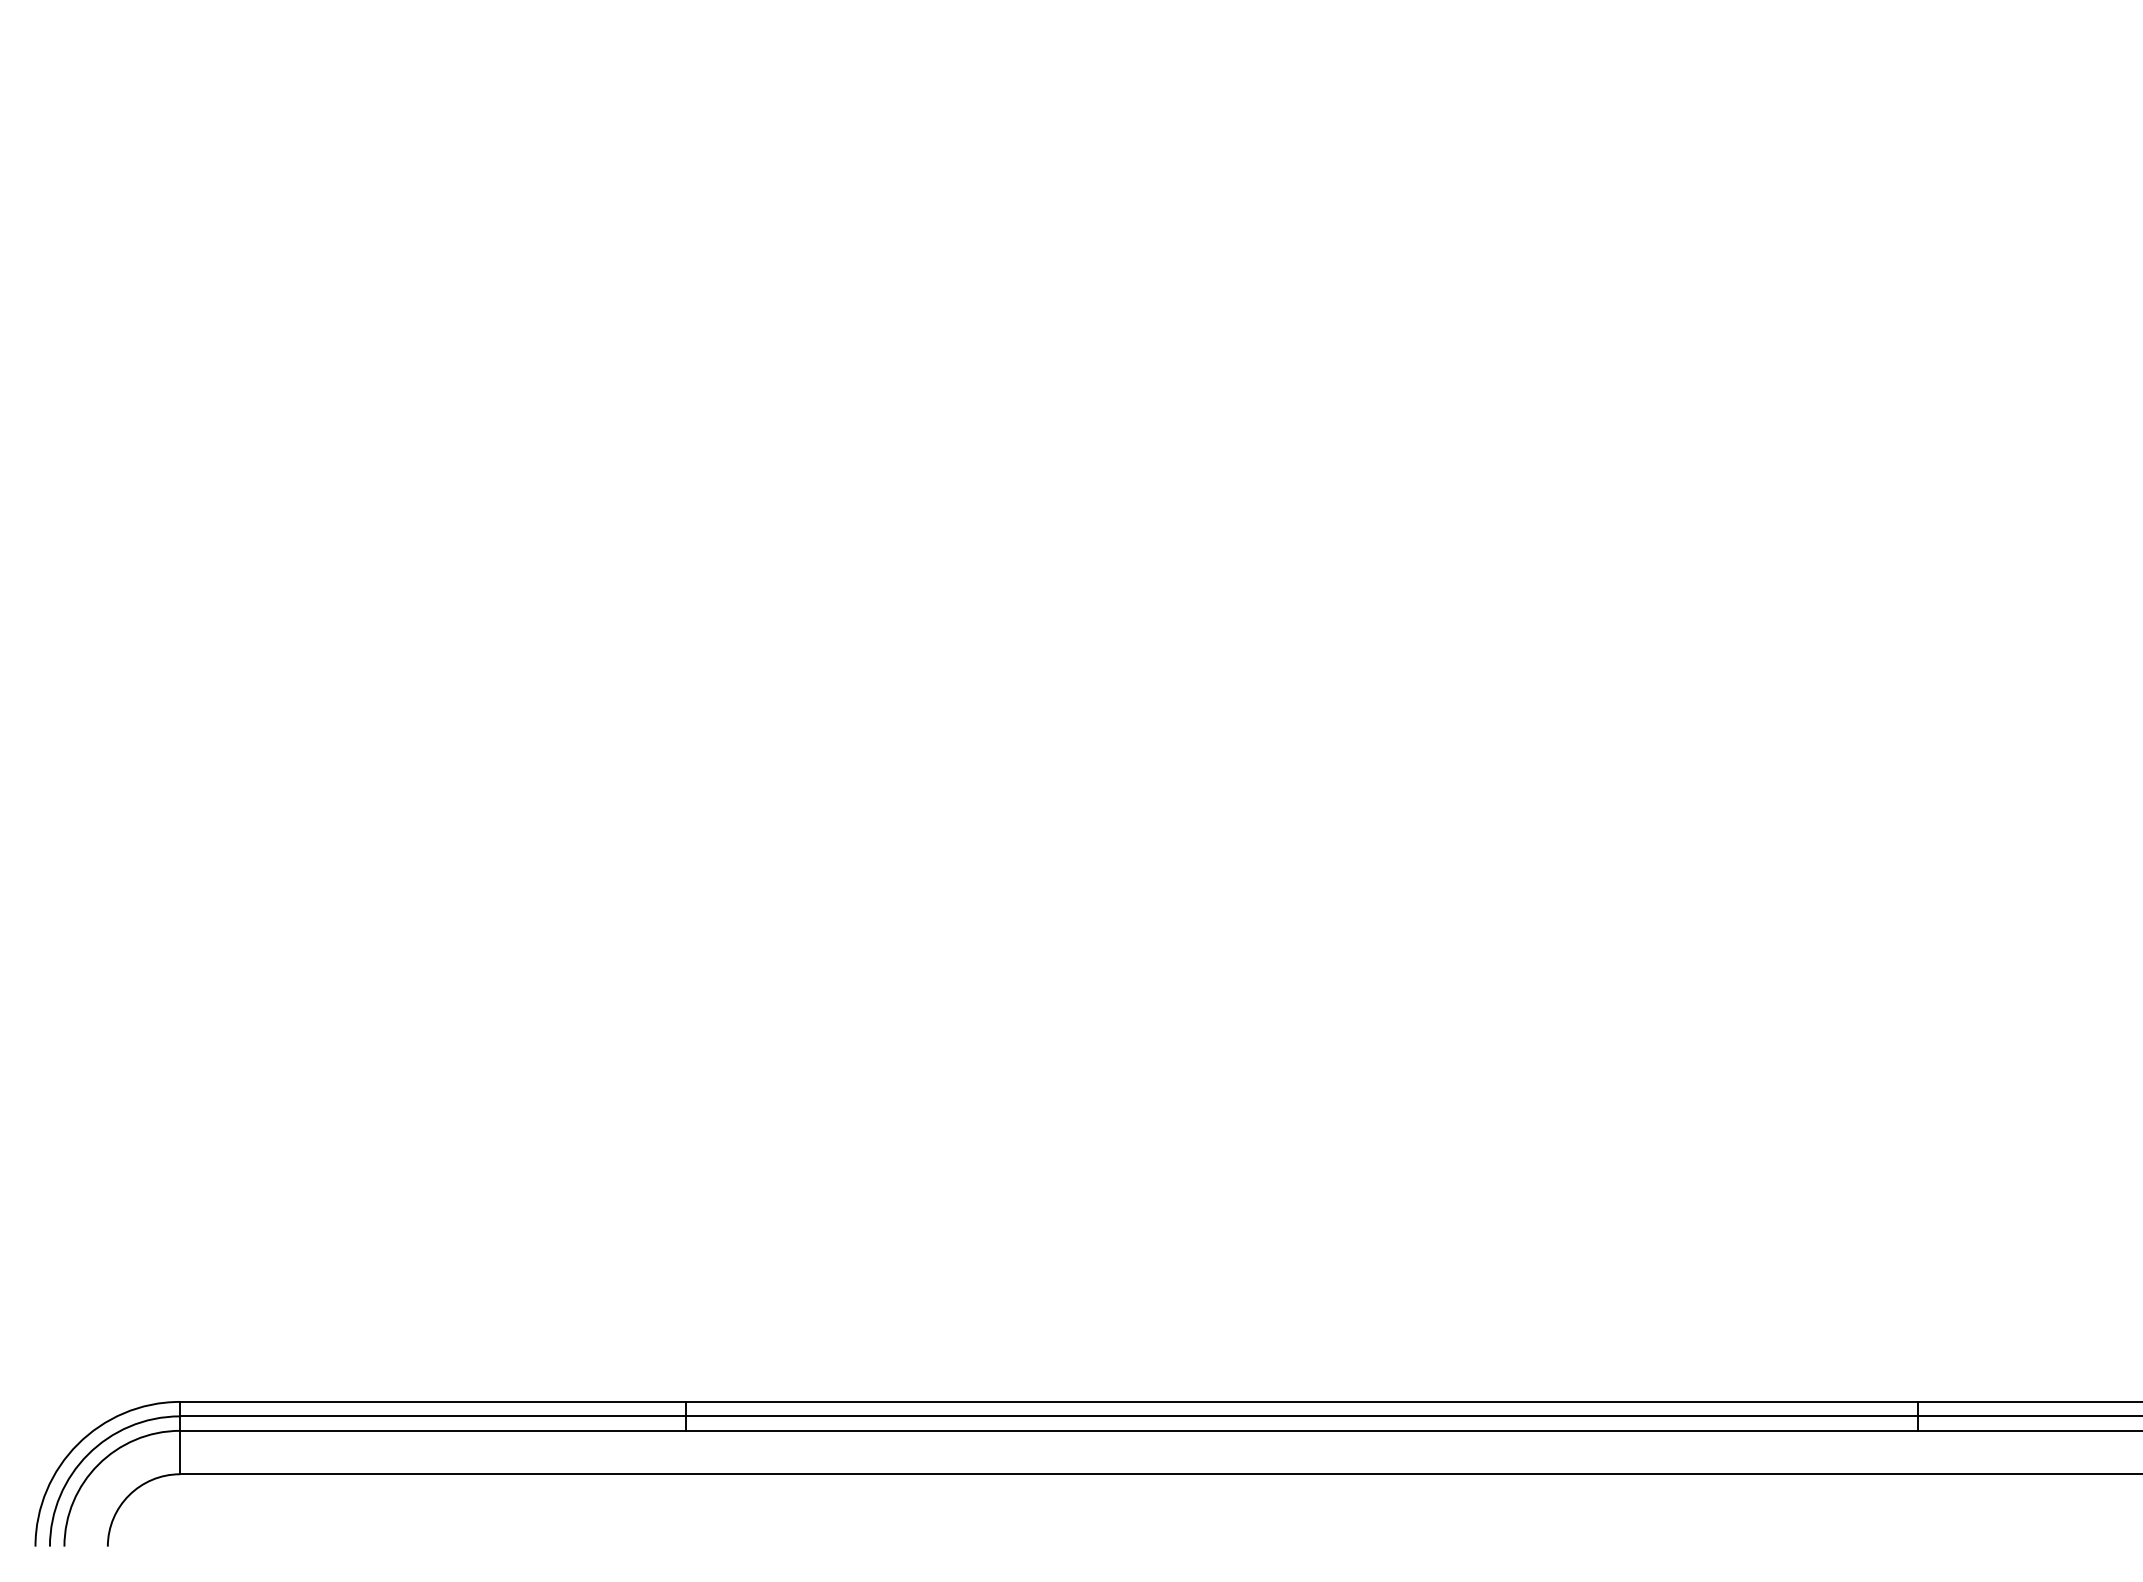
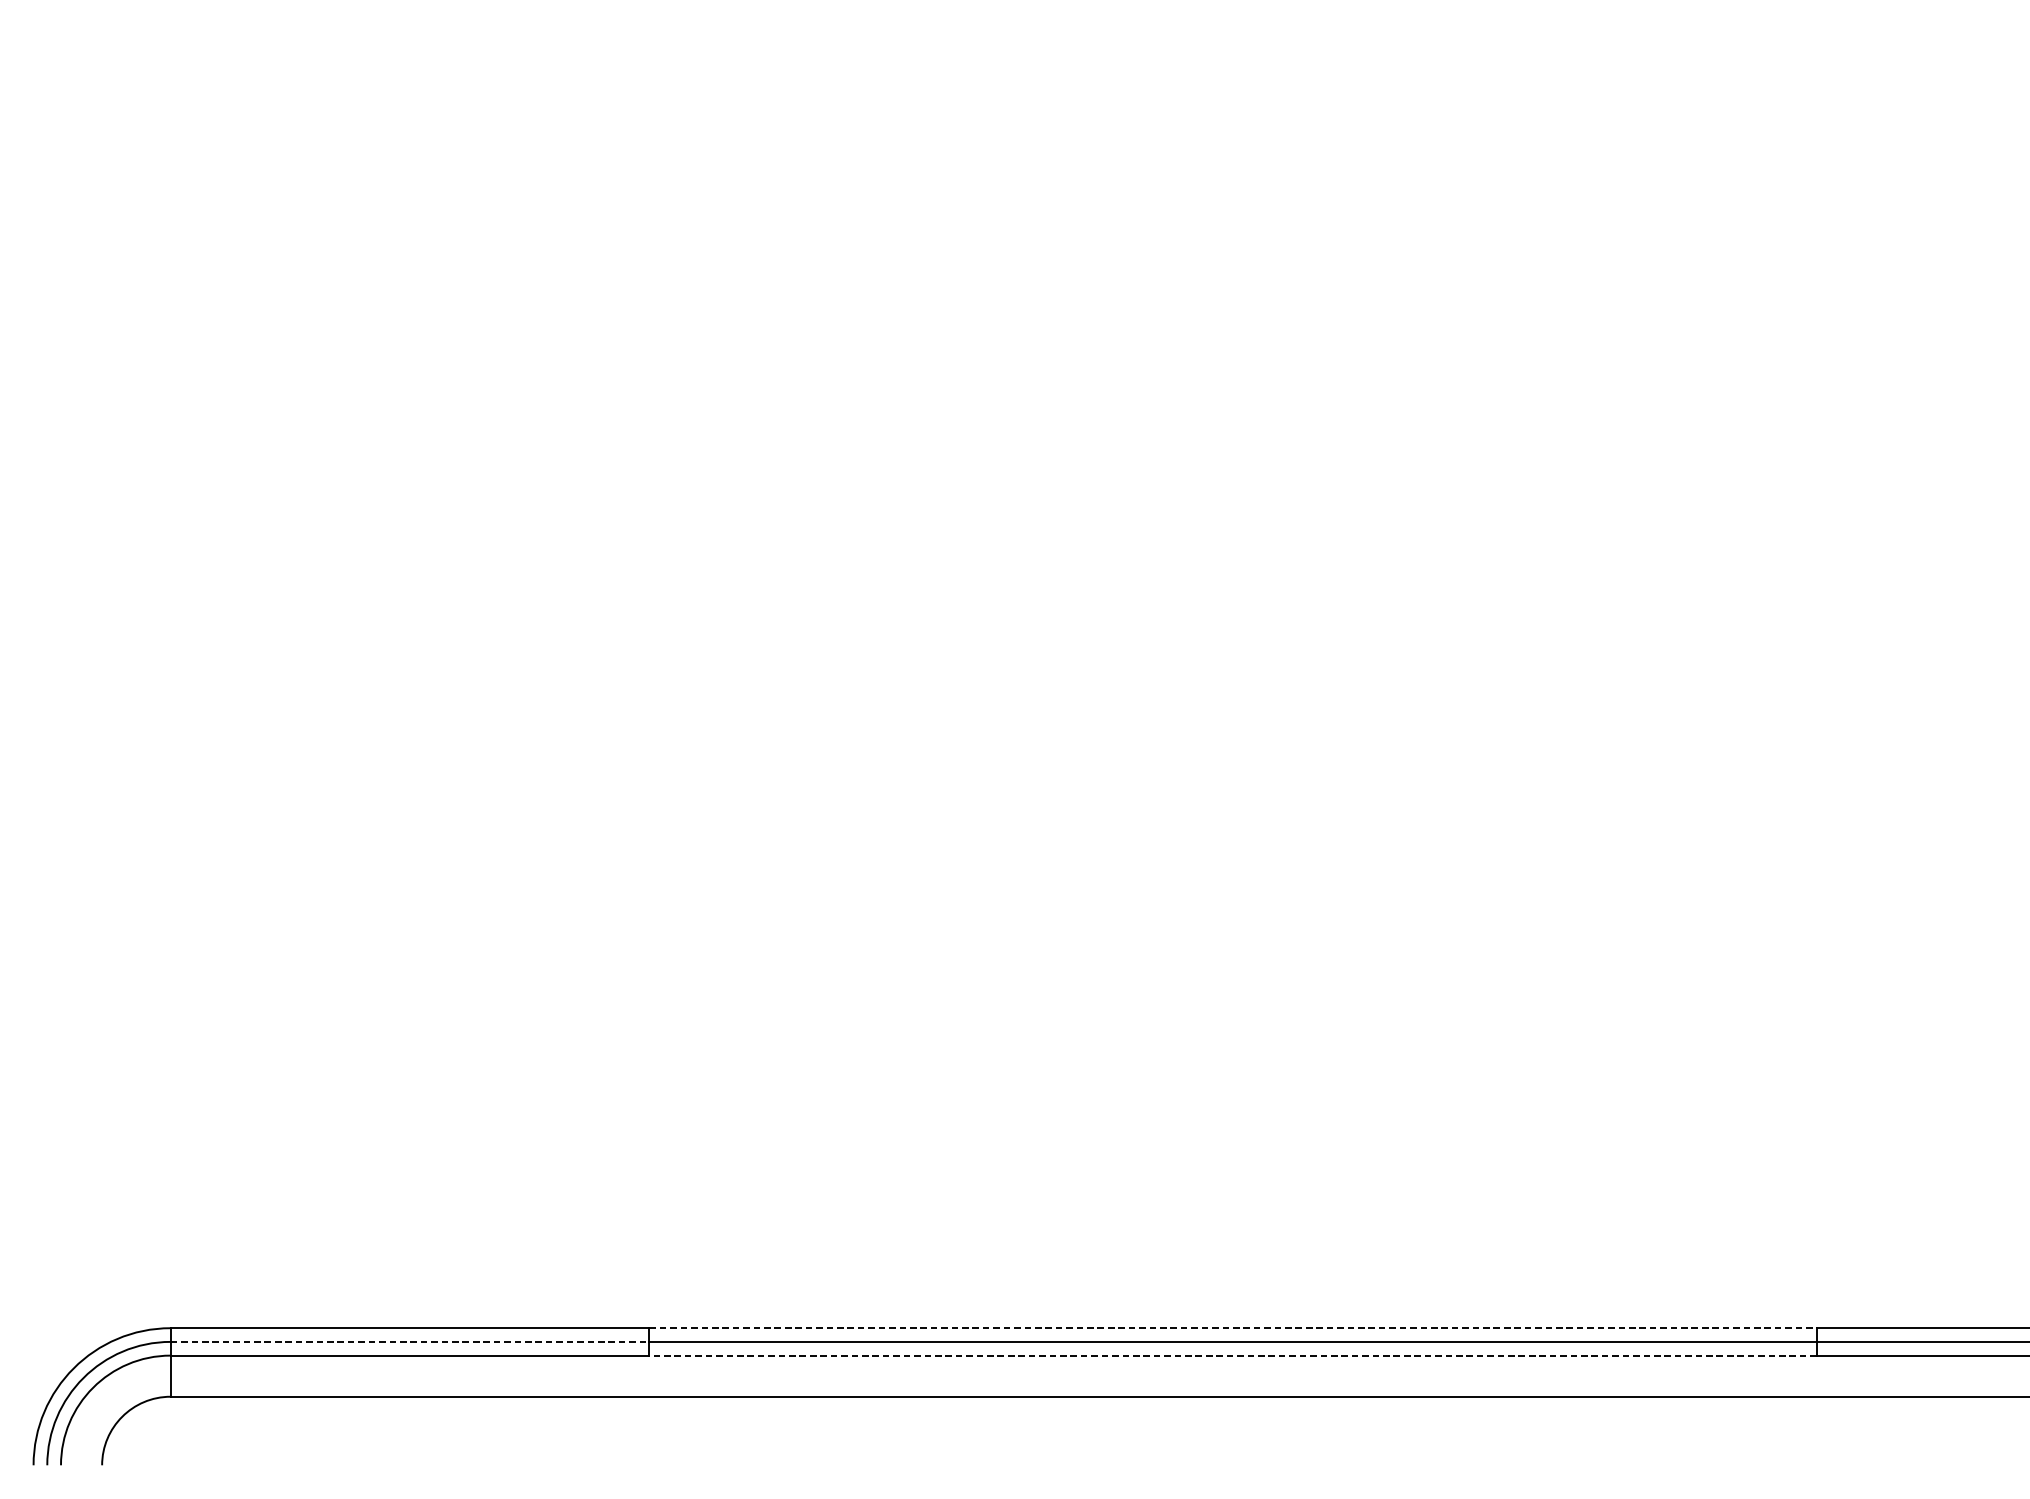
line: (1302, 1401) -> (1233, 1327), solid -> dashed
line: (432, 1416) -> (409, 1342), solid -> dashed
line: (1301, 1430) -> (1232, 1355), solid -> dashed

